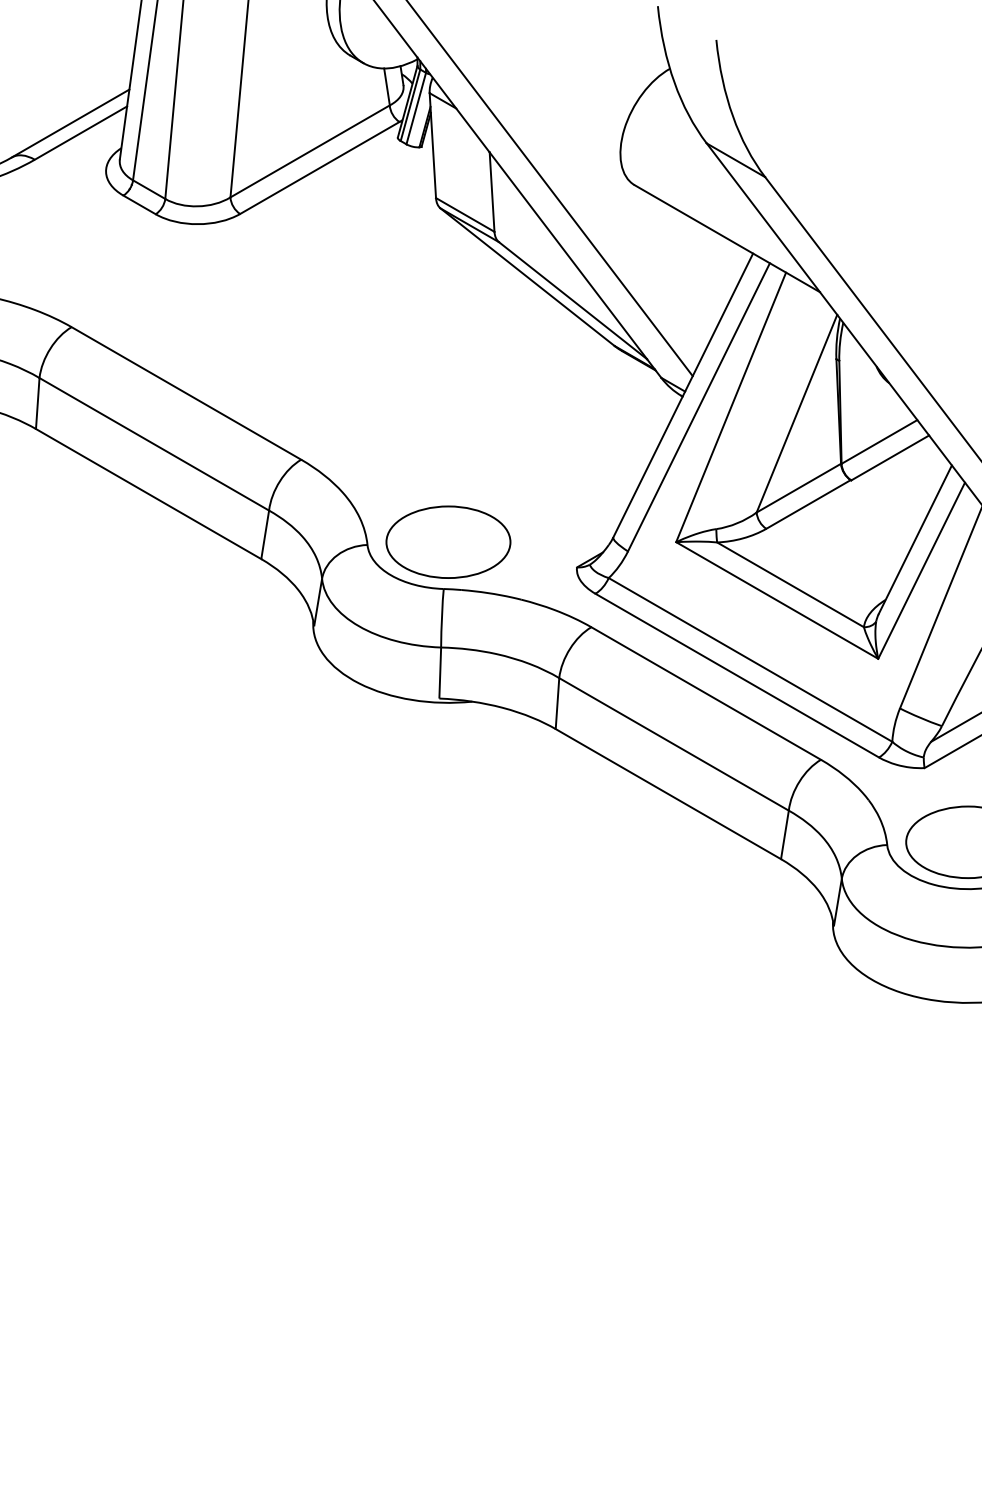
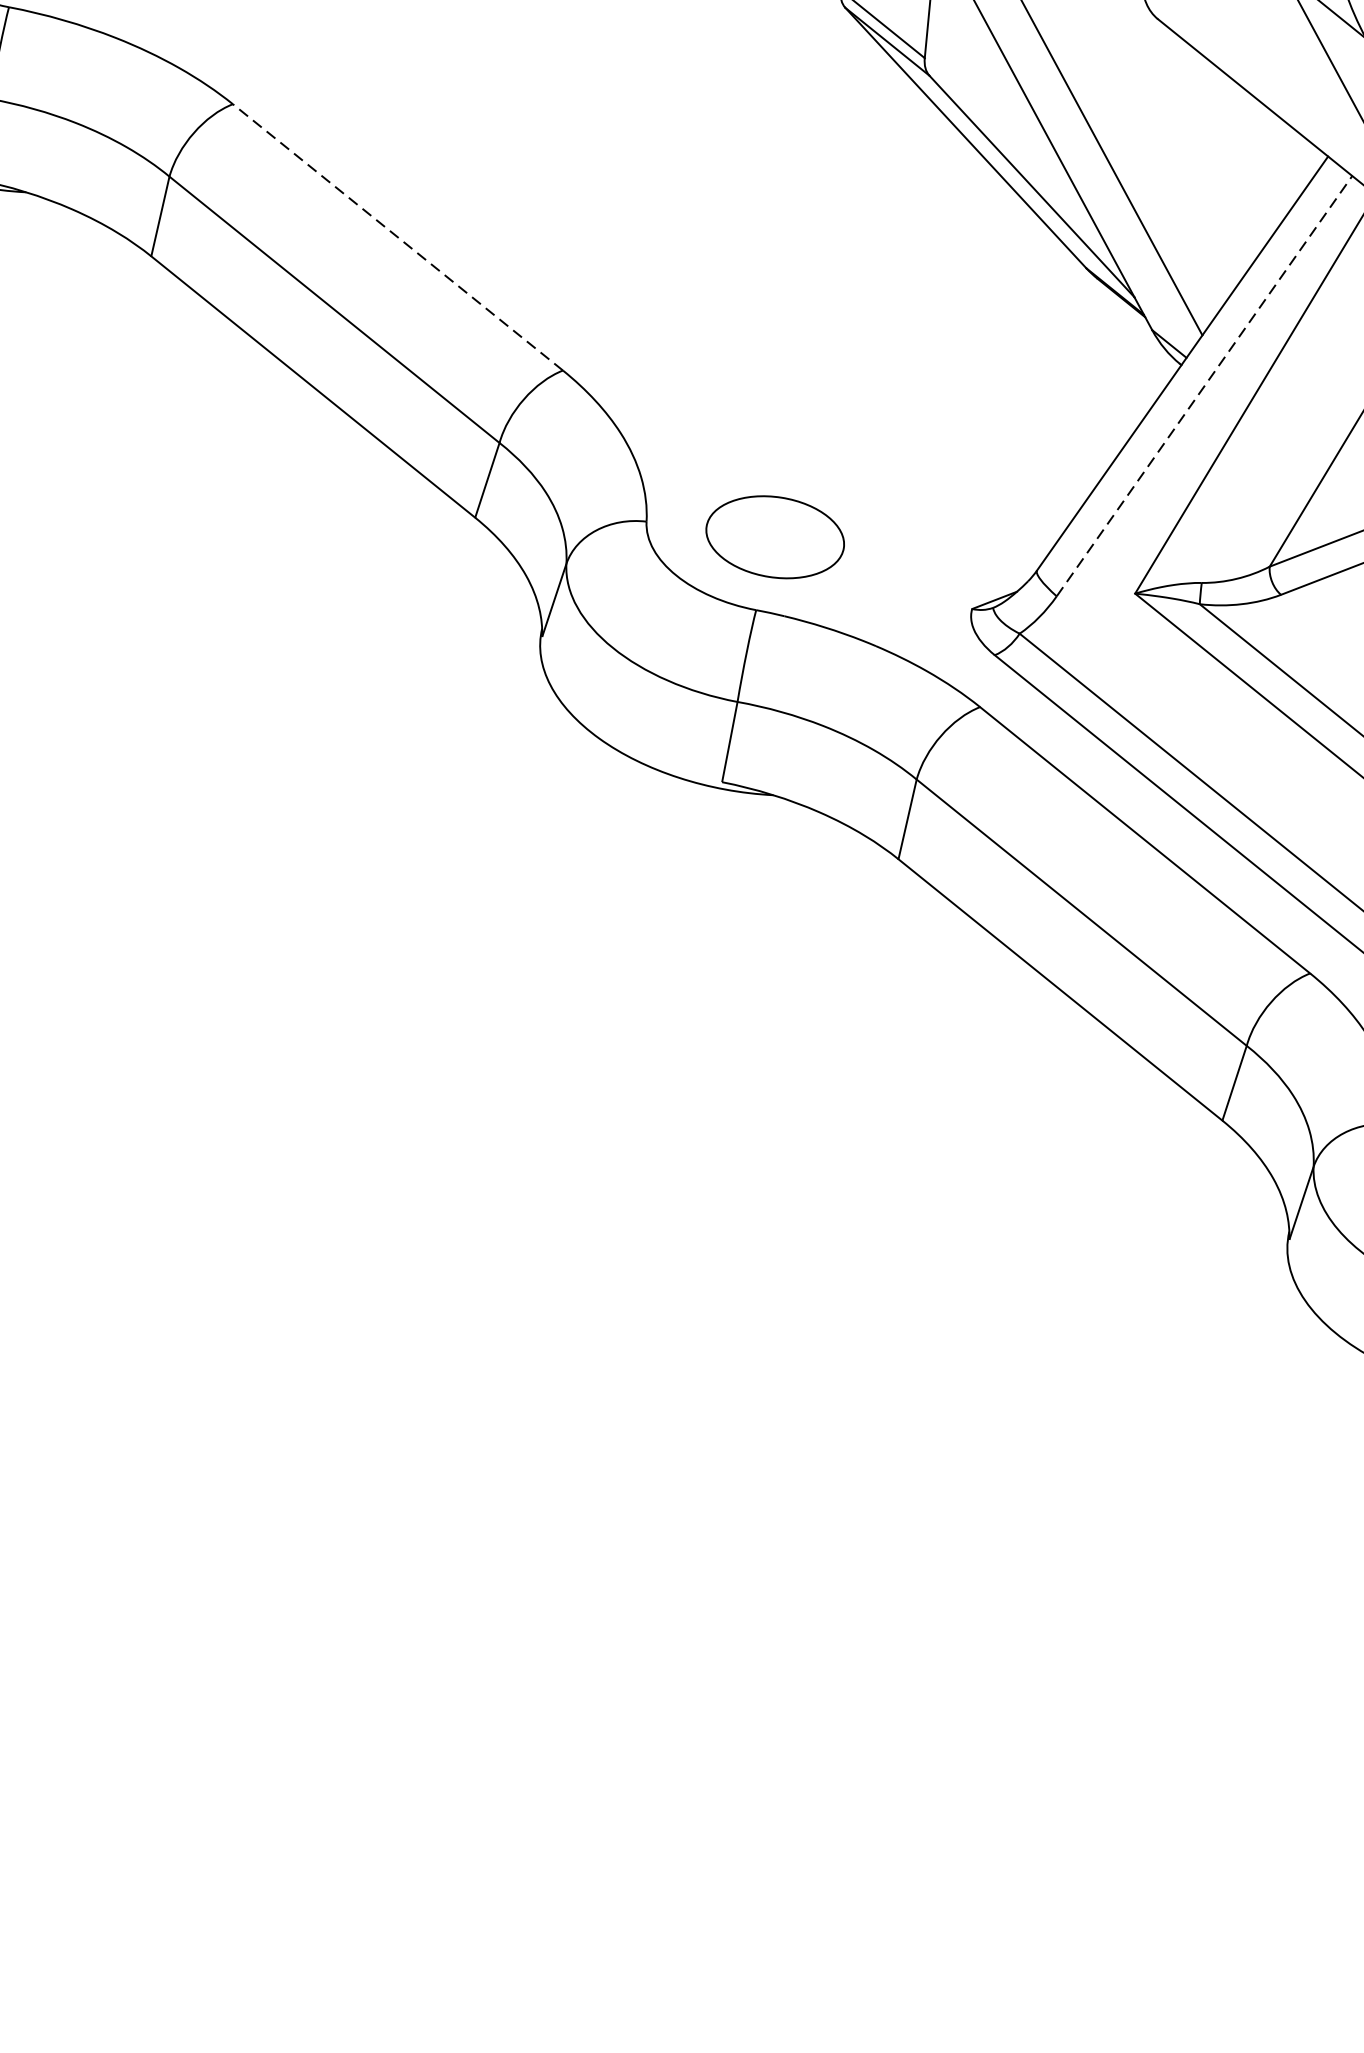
line: (186, 393) -> (397, 237), solid -> dashed
line: (698, 407) -> (1203, 386), solid -> dashed
part: (448, 541) -> (775, 536), size x0.7

